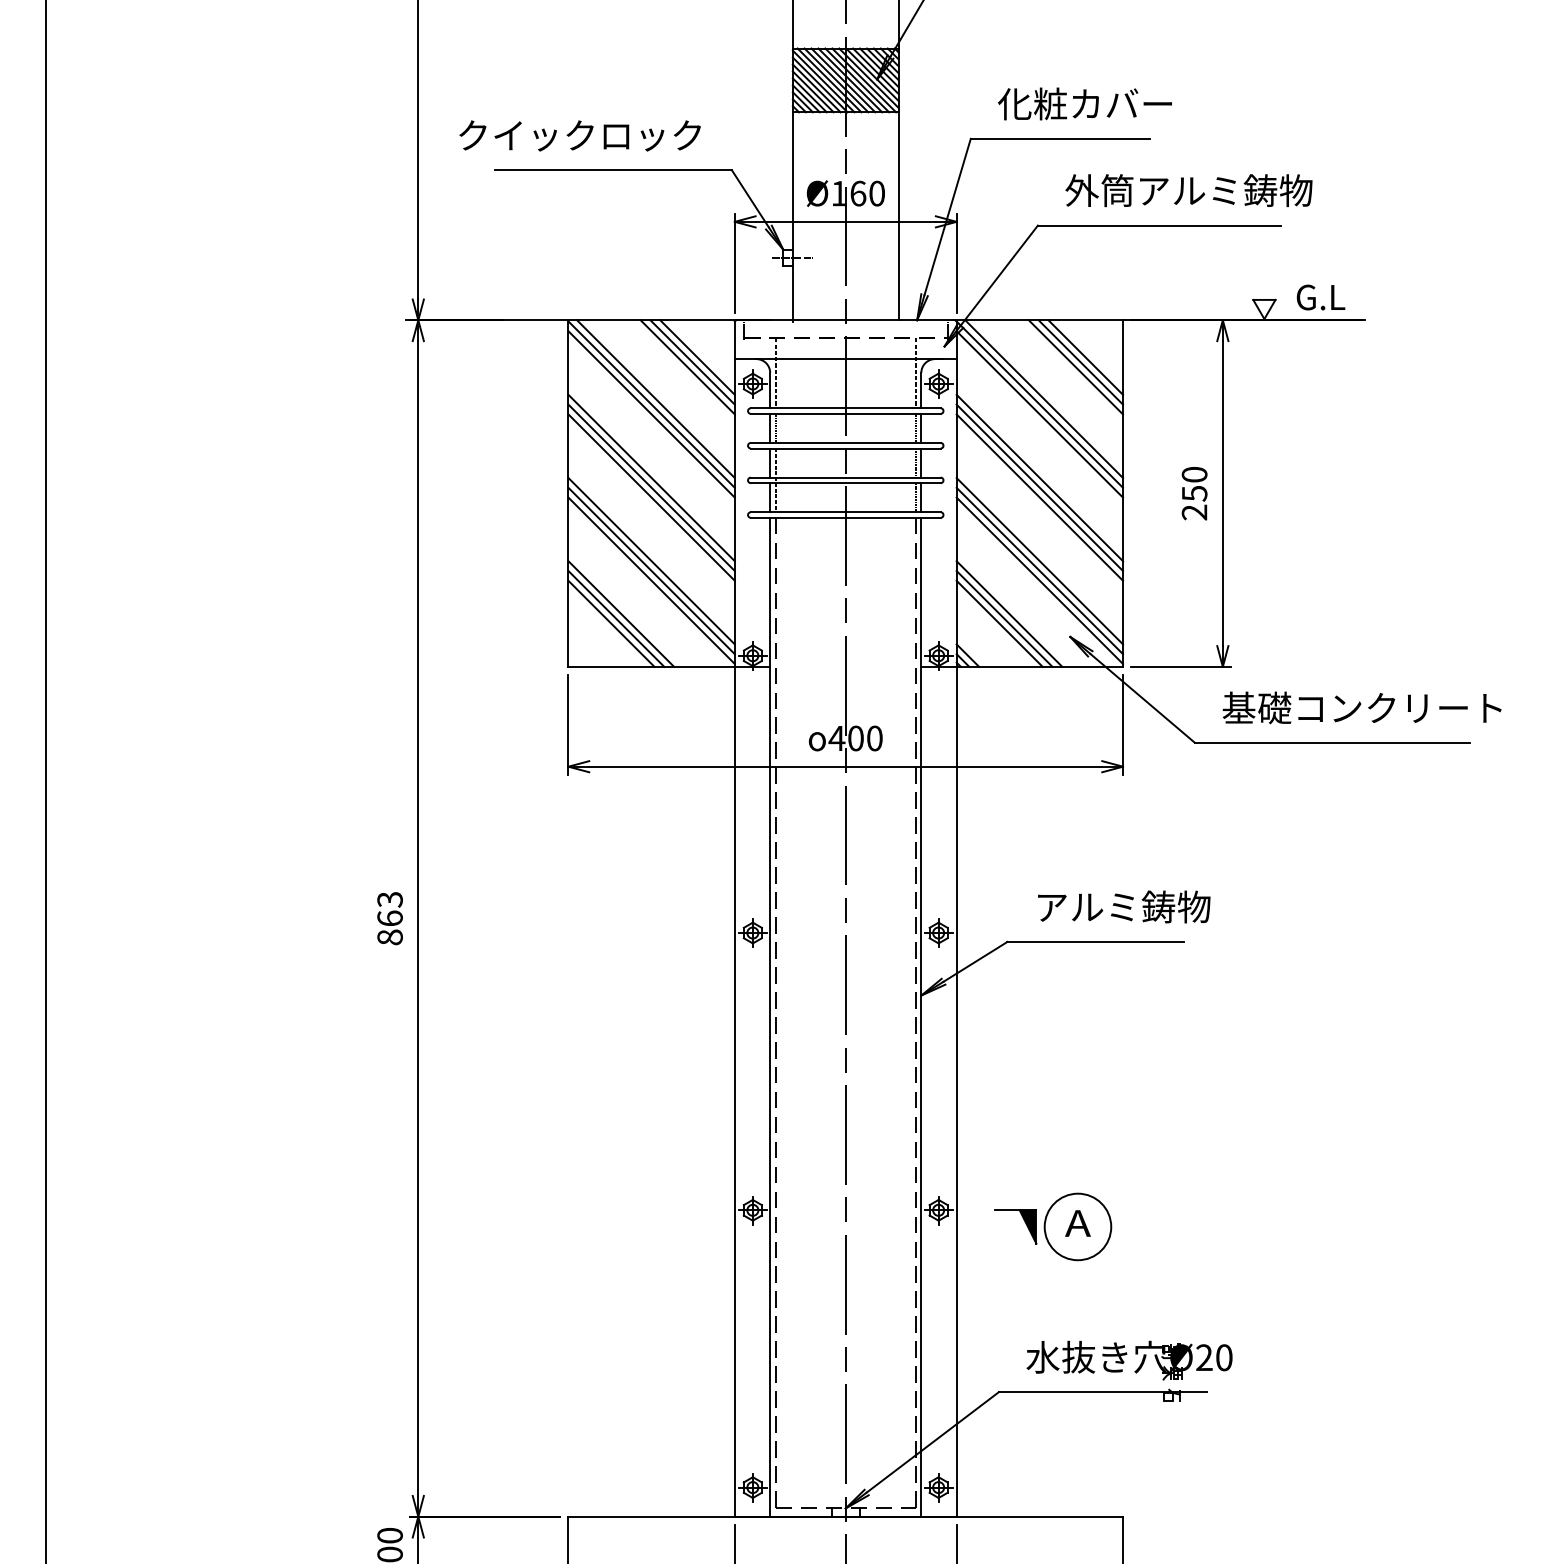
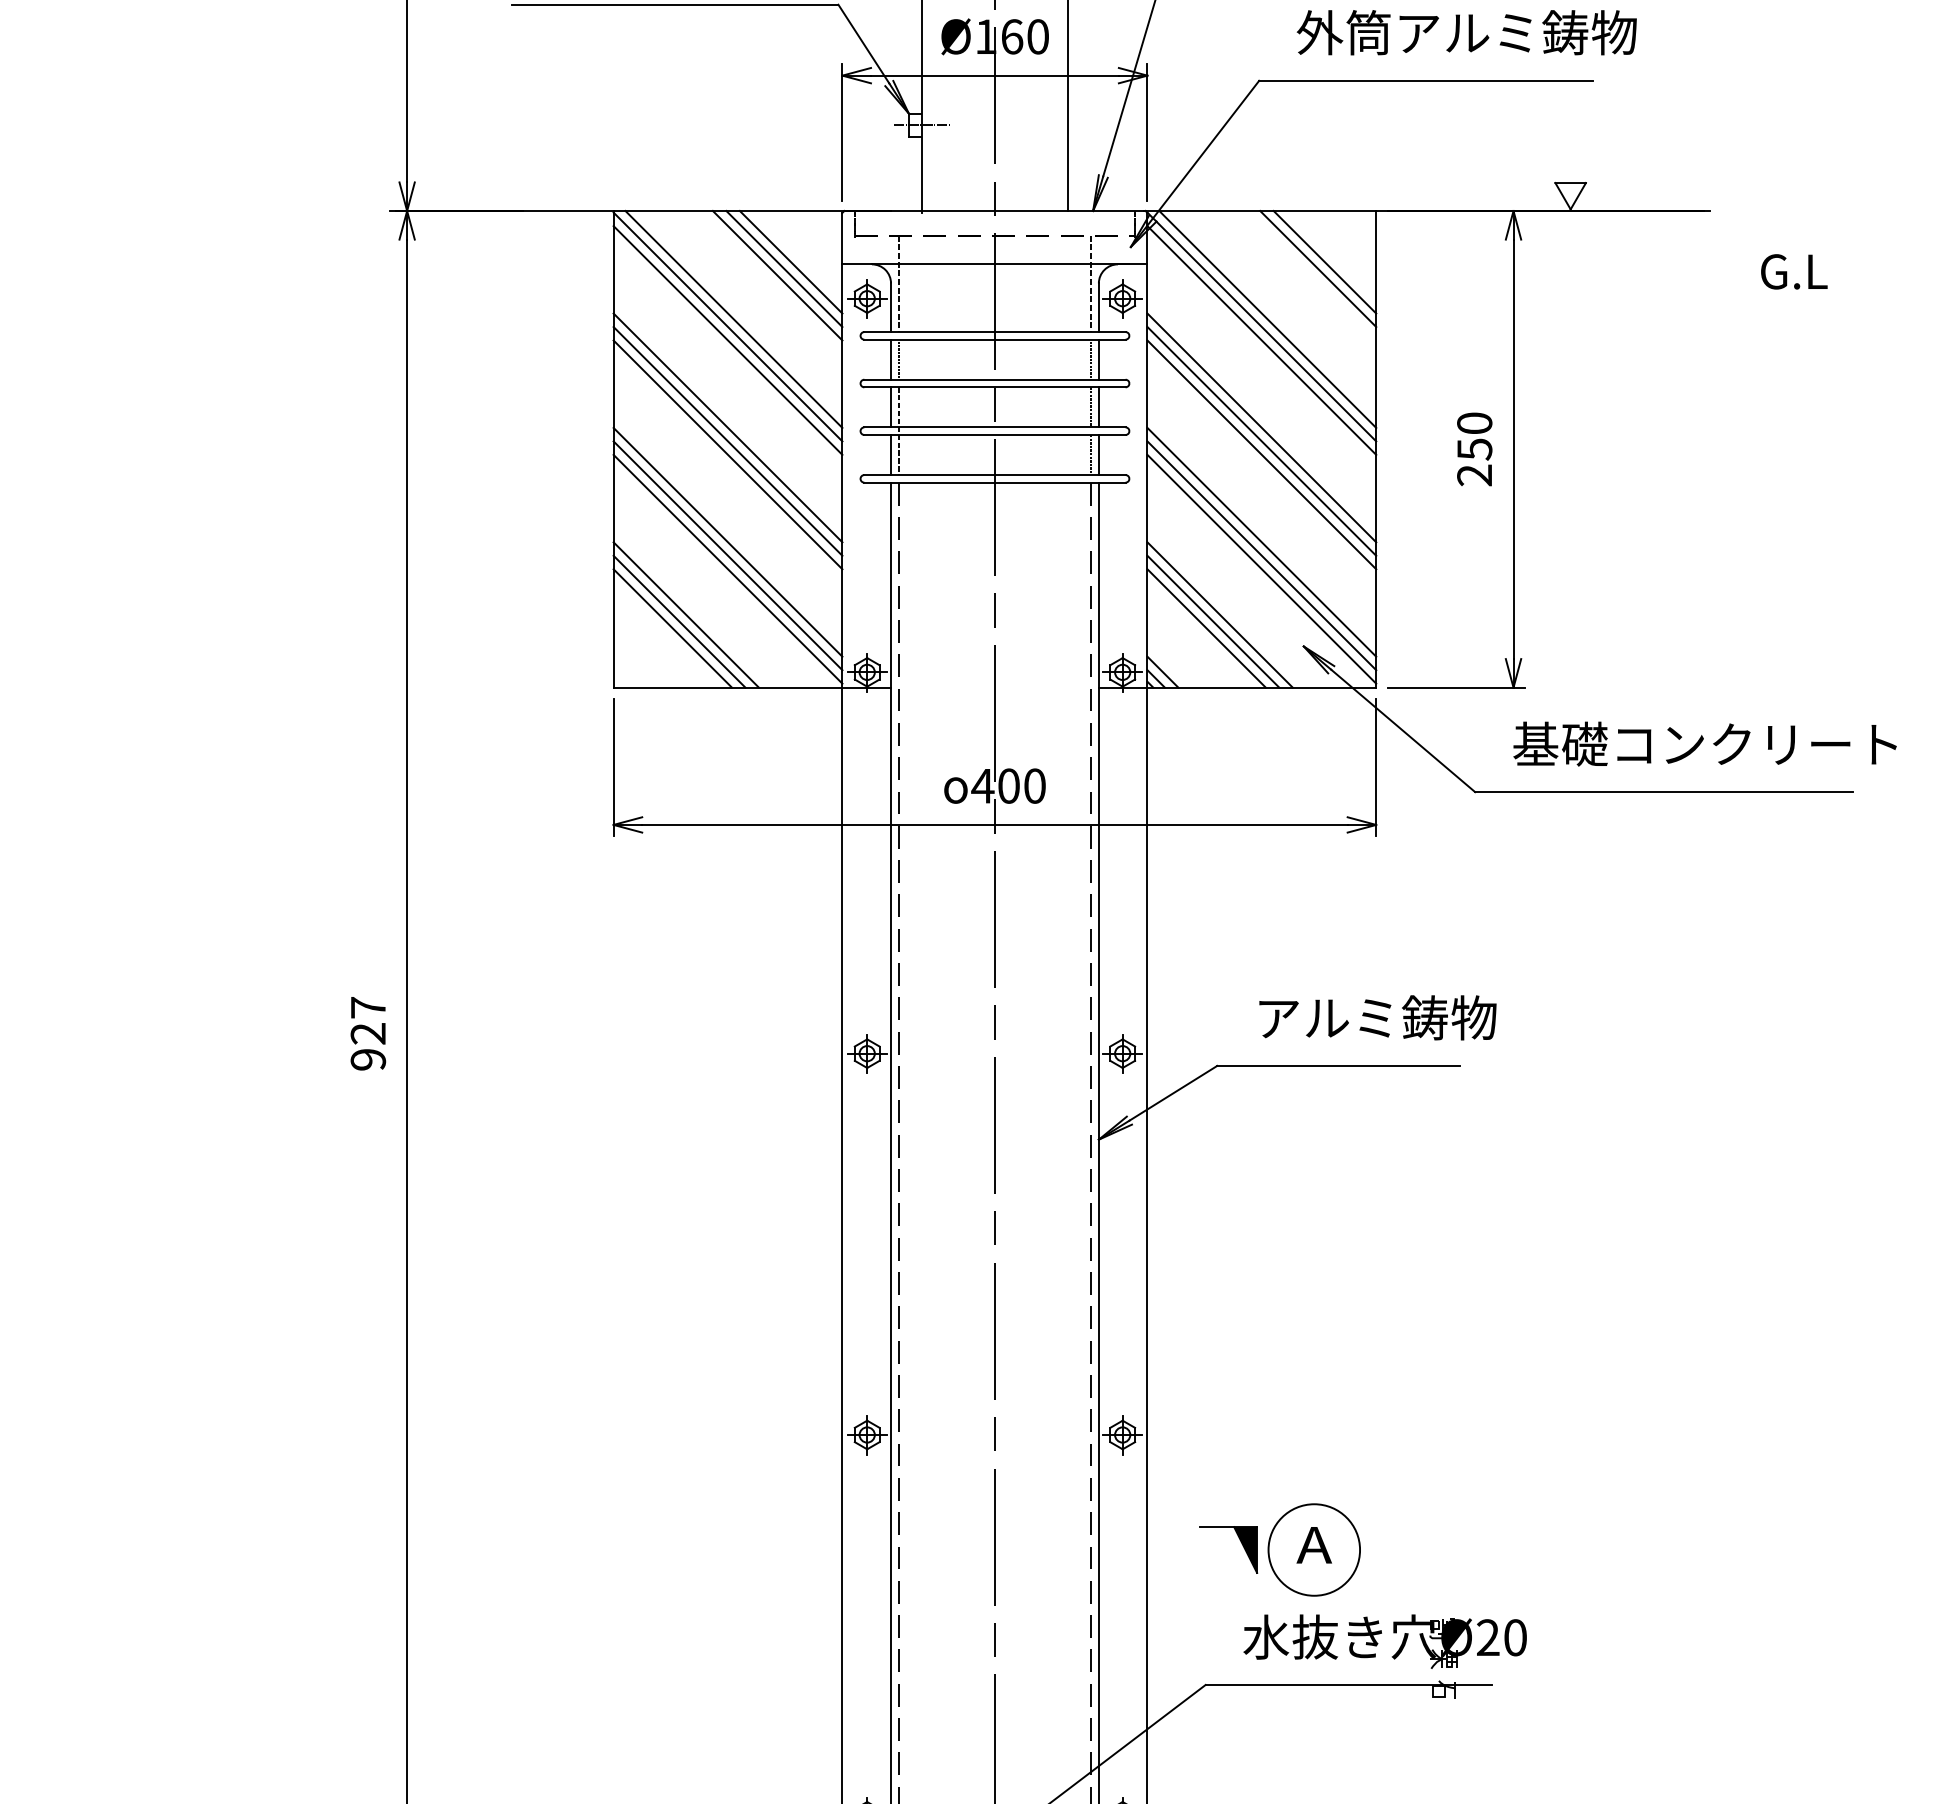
text: (1320, 297) -> (1793, 271), moved
line: (1075, 367) -> (1310, 275), removed
text: (389, 918) -> (367, 1033), 863 -> 927
part: (1053, 1226) -> (1280, 1549), moved

